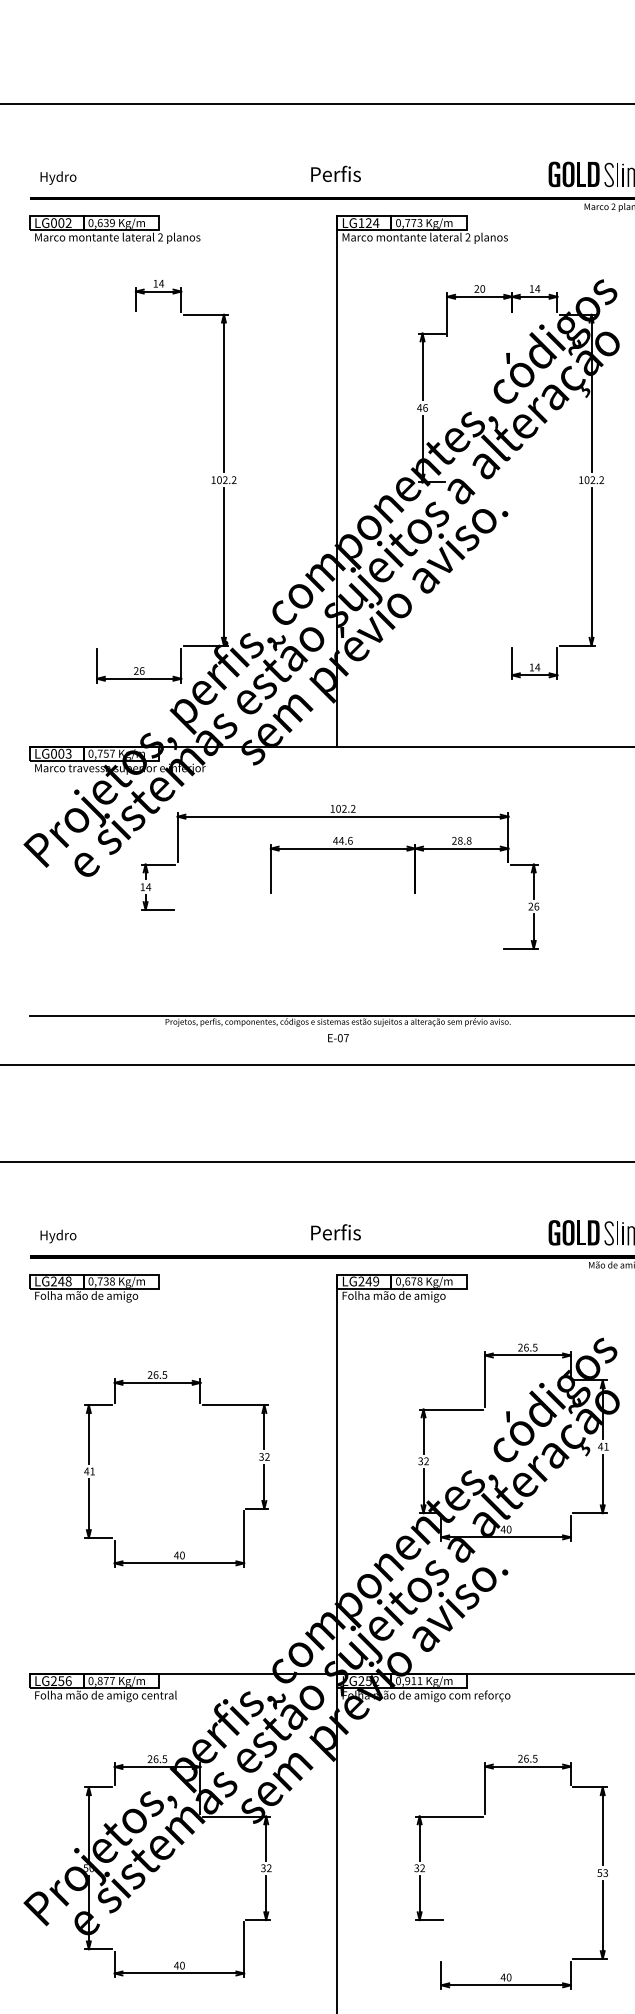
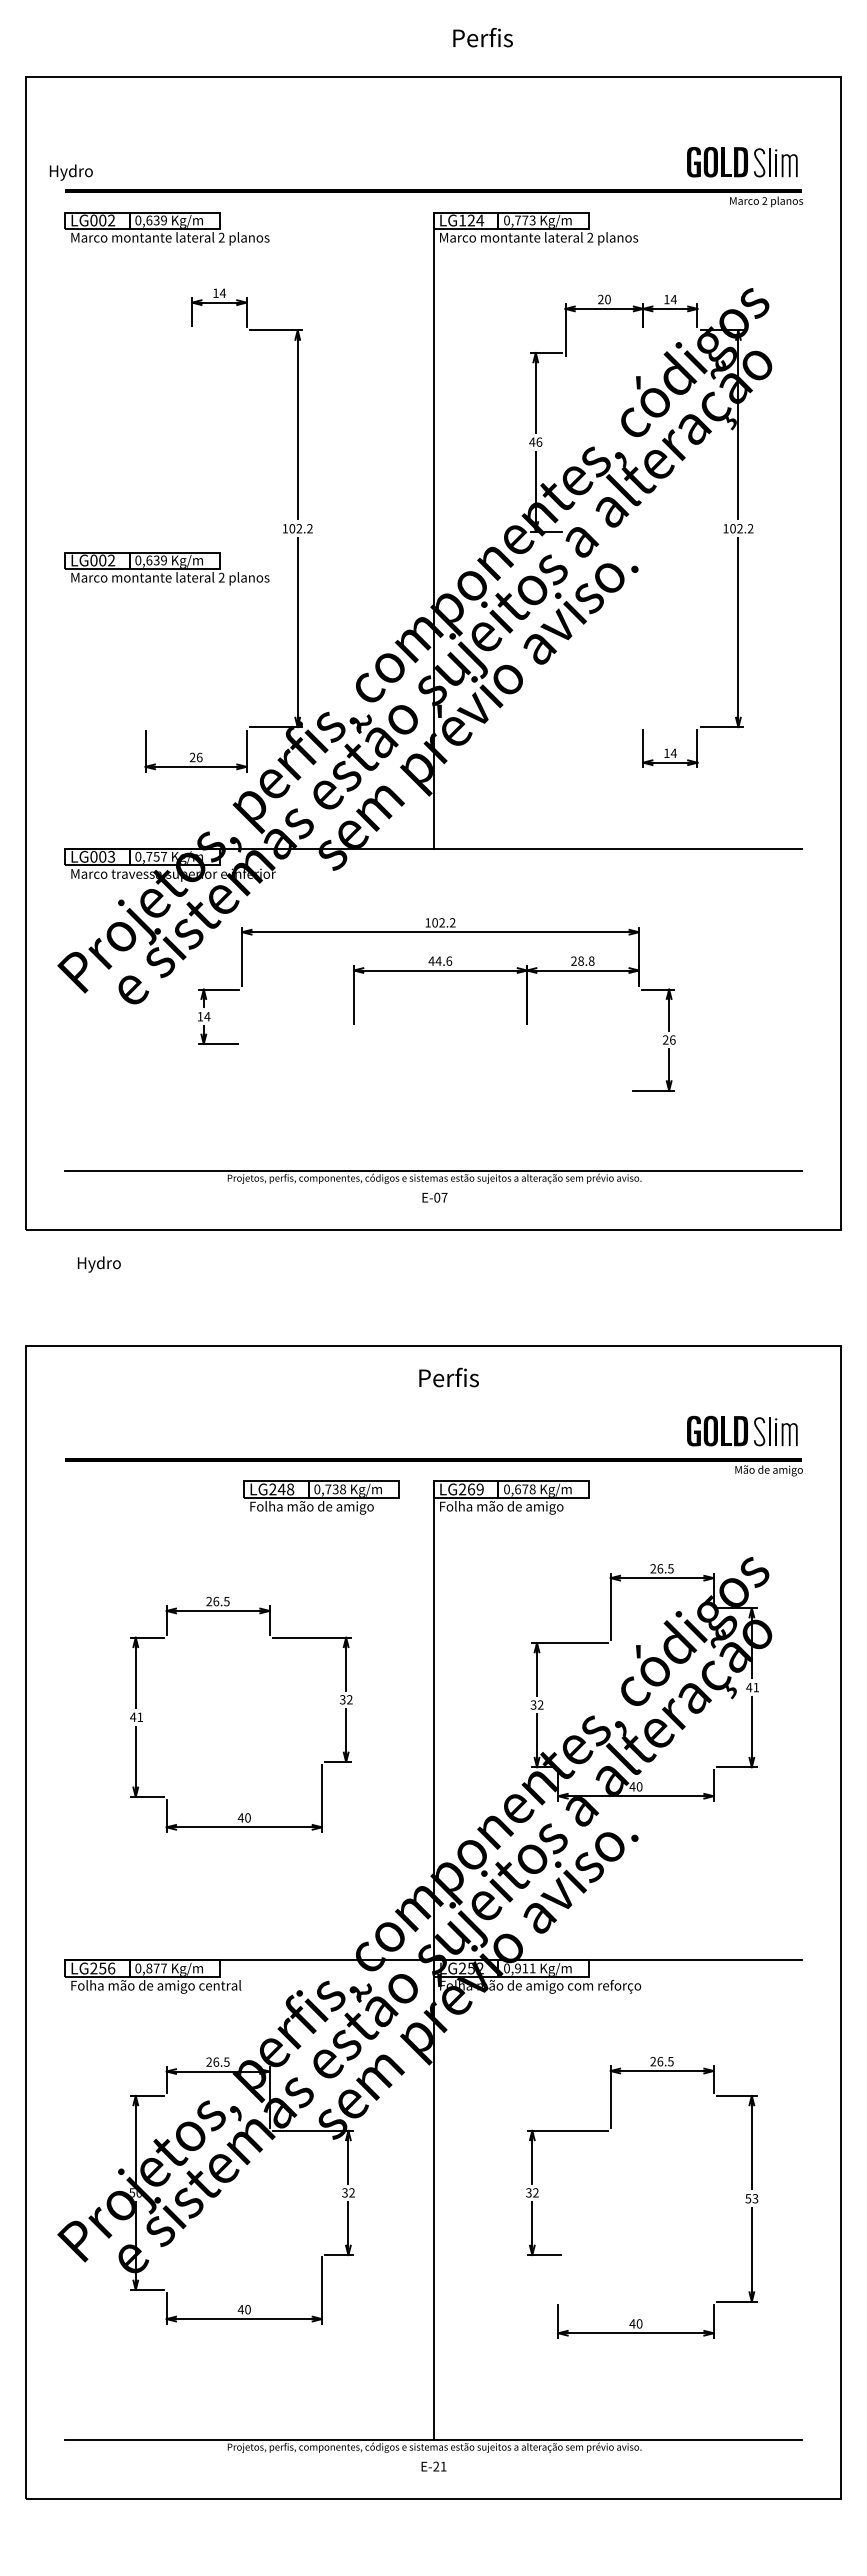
text: (335, 173) -> (482, 37), moved
text: (57, 178) -> (70, 172), moved
part: (114, 513) -> (166, 568), added
text: (335, 1232) -> (448, 1377), moved
text: (57, 1236) -> (98, 1264), moved
text: (368, 1281) -> (471, 1489), LG249 -> LG269
part: (94, 1288) -> (321, 1497), moved

